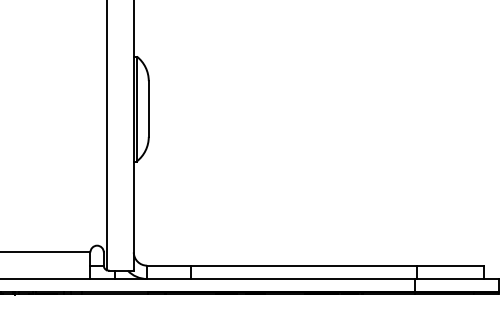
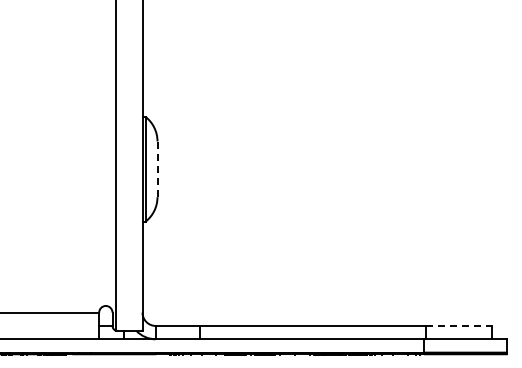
line: (148, 109) -> (157, 169), solid -> dashed
line: (450, 265) -> (459, 325), solid -> dashed

